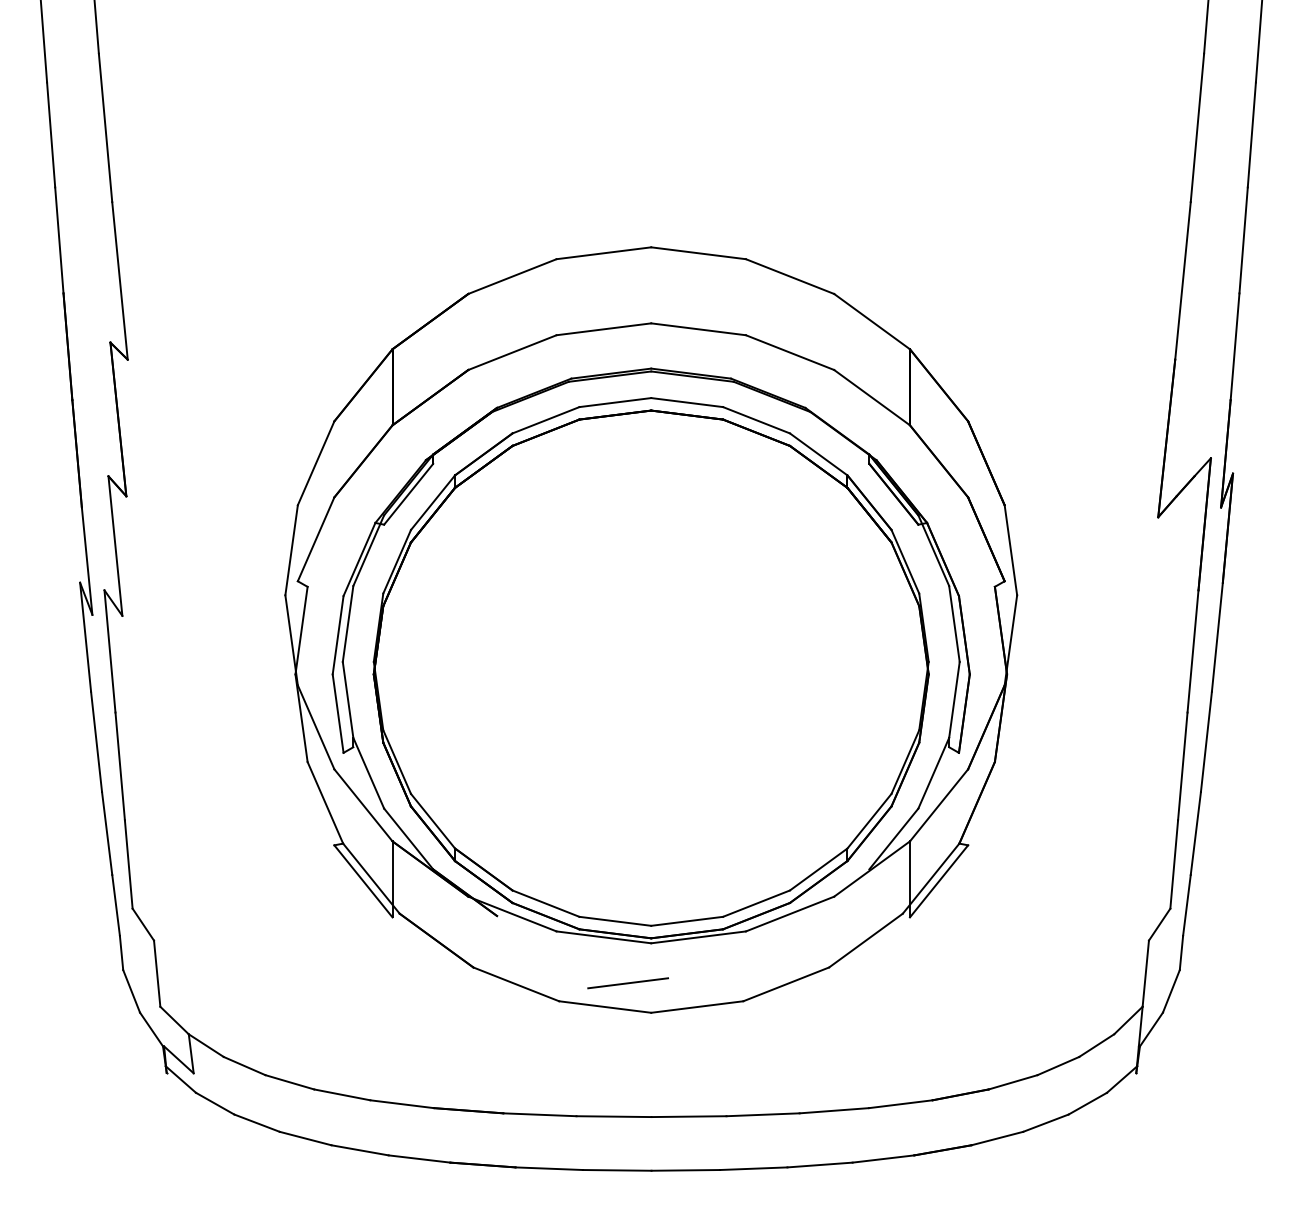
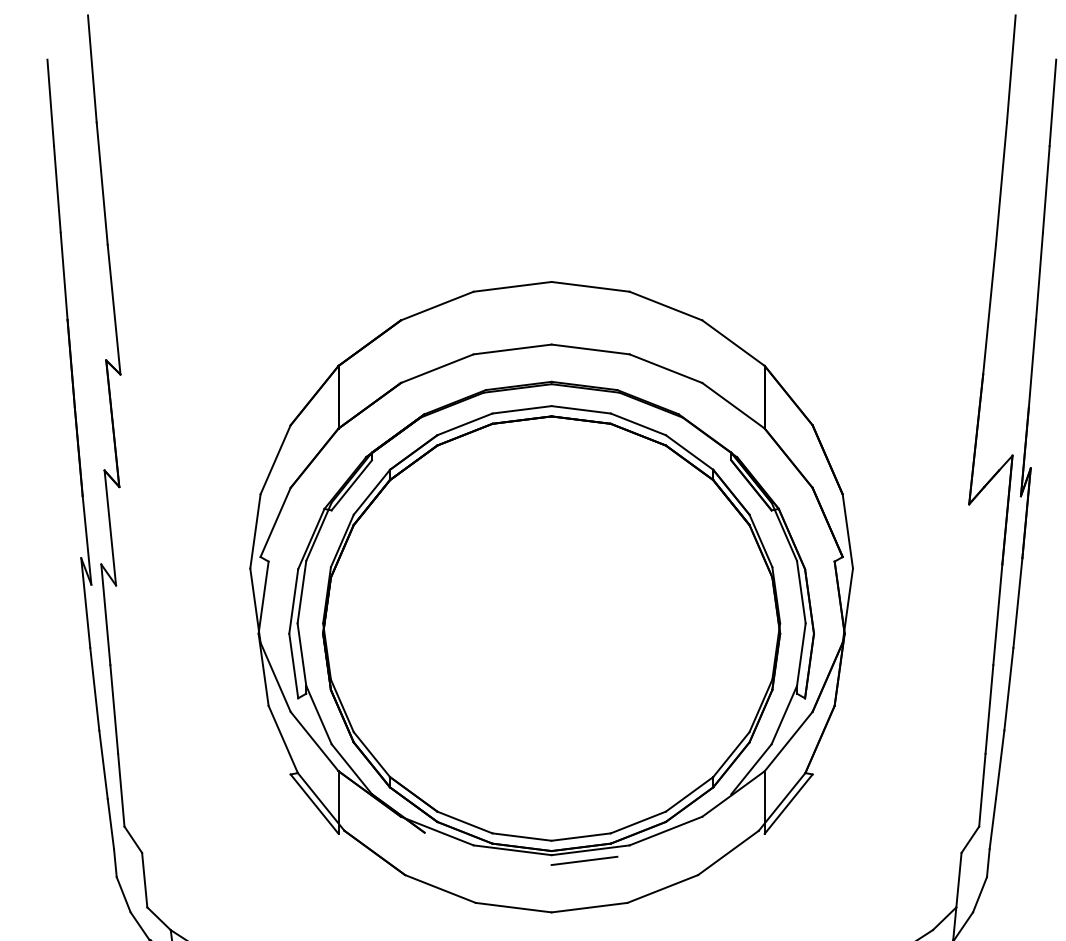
line: (627, 983) -> (583, 861), moved

